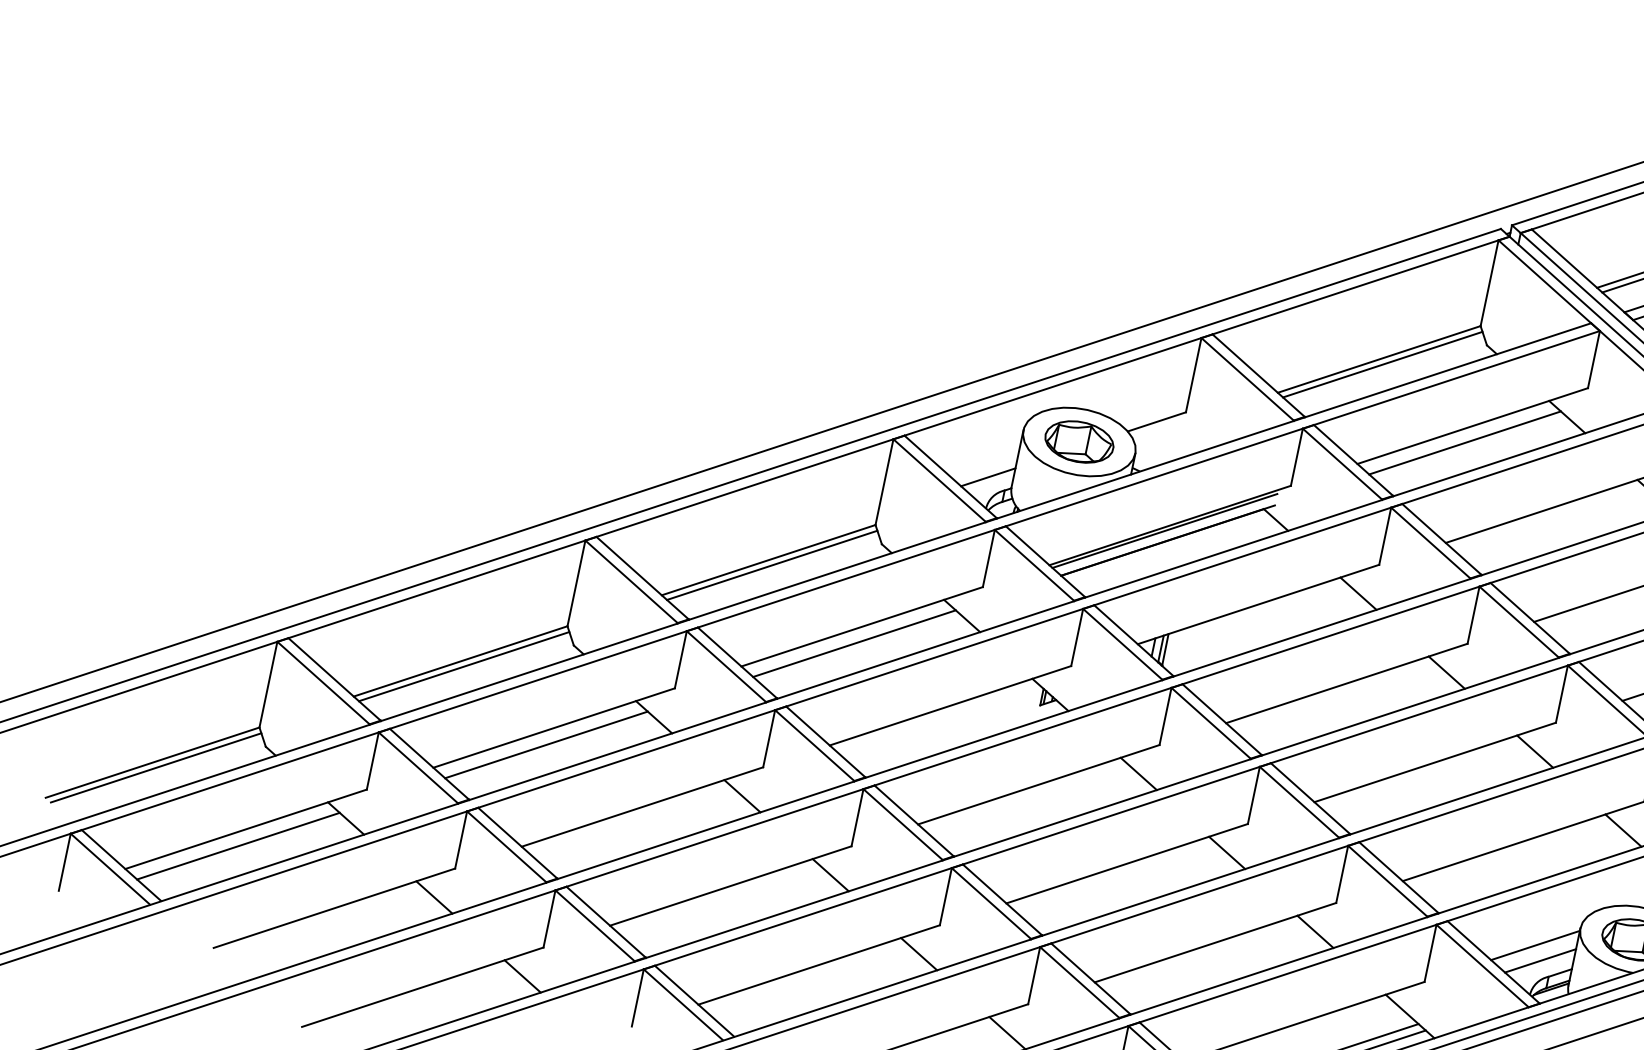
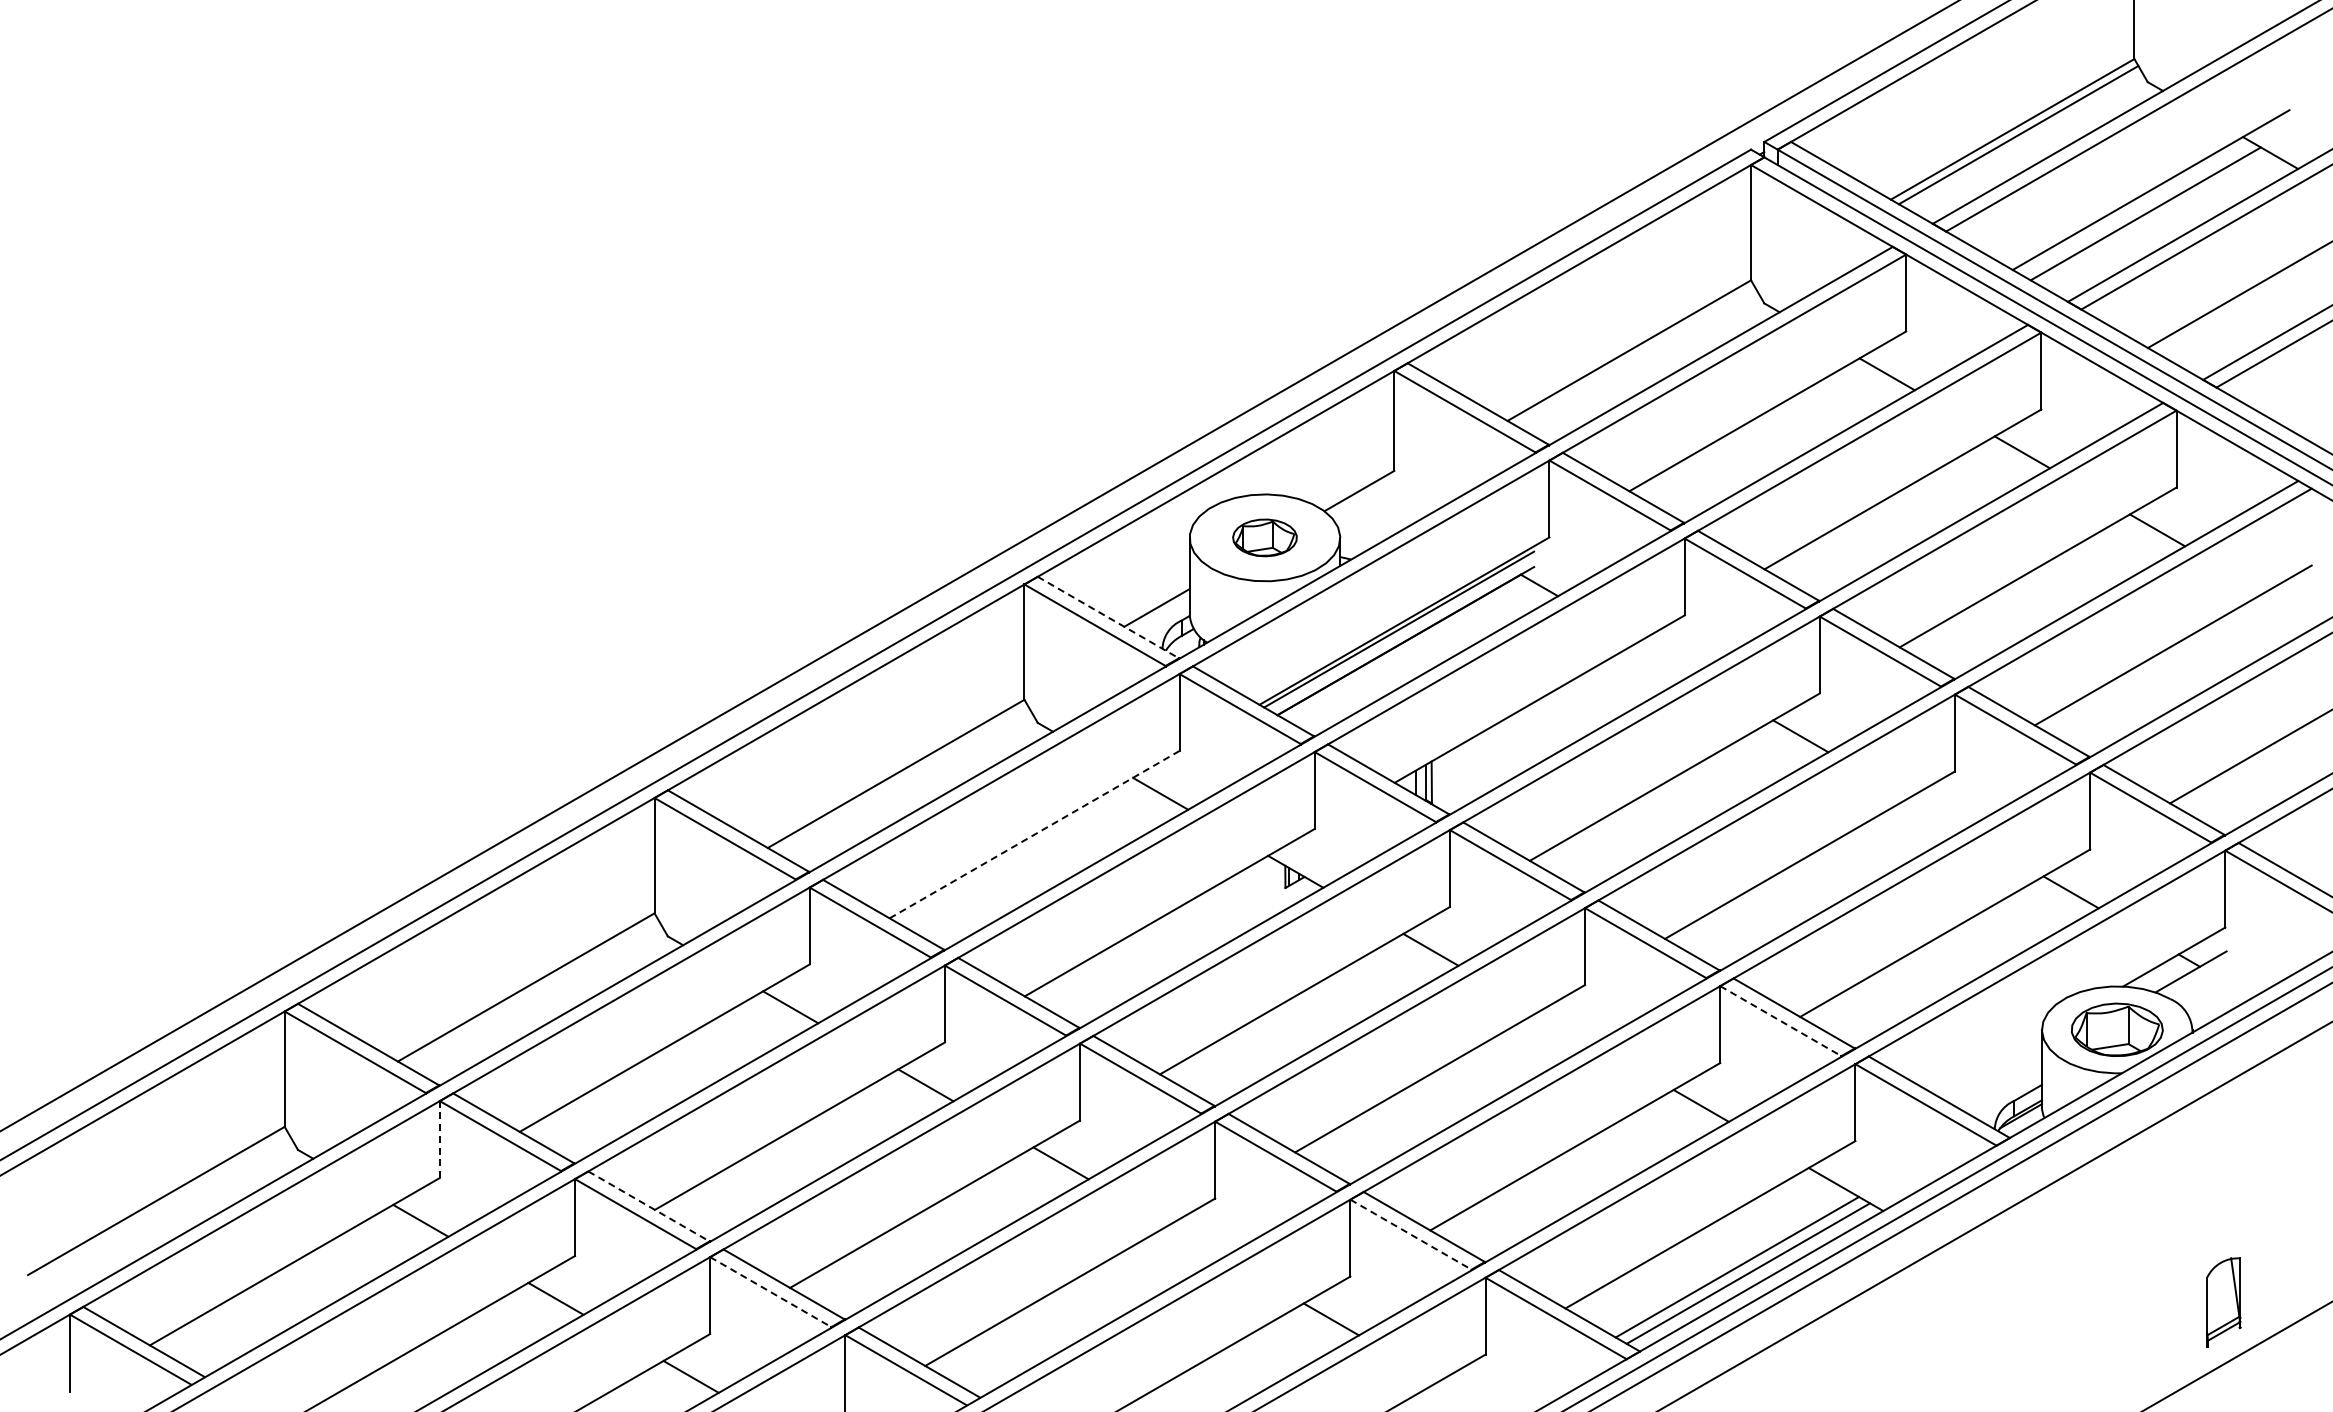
line: (1382, 364) -> (1635, 356), removed
part: (1079, 441) -> (1264, 537), size x0.7
line: (1465, 442) -> (1762, 434), removed
line: (950, 476) -> (1108, 617), solid -> dashed
line: (771, 565) -> (901, 779), removed
line: (1358, 593) -> (1665, 658), removed
line: (862, 626) -> (1035, 834), solid -> dashed
line: (853, 643) -> (1028, 858), removed
line: (463, 666) -> (531, 993), removed
line: (546, 744) -> (659, 1071), removed
line: (1534, 751) -> (1935, 814), removed
line: (372, 760) -> (439, 1139), solid -> dashed
line: (156, 767) -> (162, 1206), removed
line: (517, 843) -> (648, 1206), solid -> dashed
line: (238, 846) -> (289, 1285), removed
line: (1226, 852) -> (1565, 1027), removed
line: (1387, 881) -> (1780, 1021), solid -> dashed
line: (594, 926) -> (770, 1292), solid -> dashed
line: (1535, 944) -> (1988, 1063), removed
line: (918, 954) -> (1195, 1241), removed
line: (1539, 960) -> (1998, 1082), removed
line: (1079, 982) -> (1410, 1234), solid -> dashed

